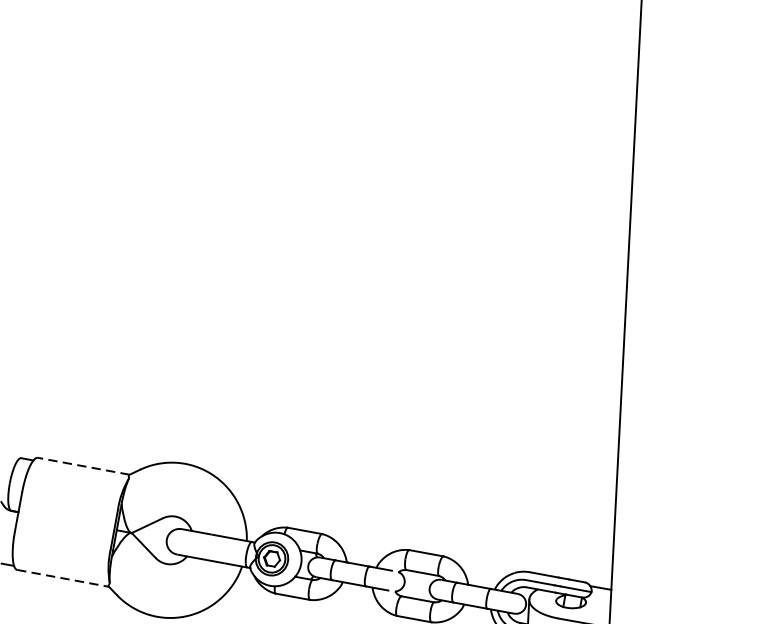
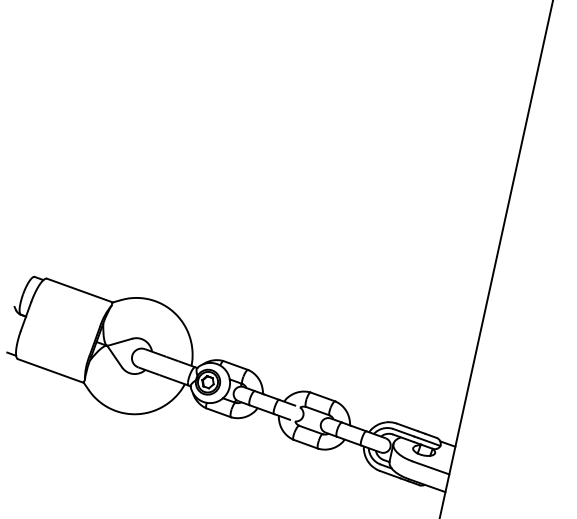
line: (83, 466) -> (79, 290), dashed -> solid
line: (63, 578) -> (51, 371), dashed -> solid

